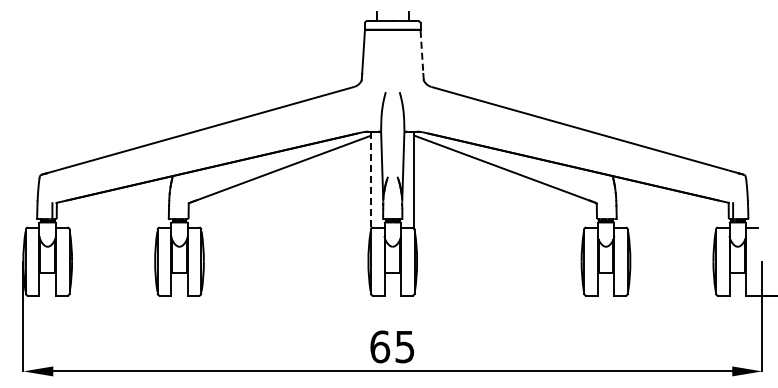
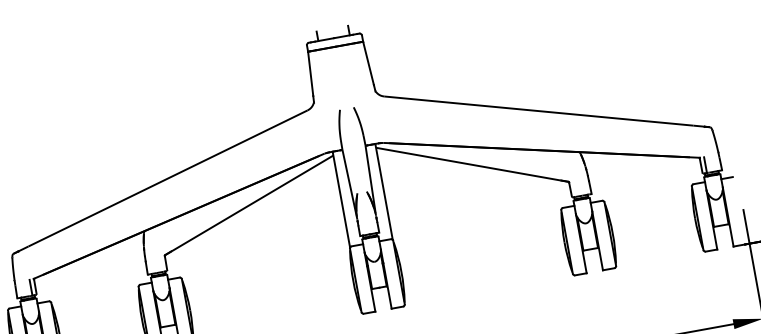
line: (421, 52) -> (368, 64), dashed -> solid
line: (371, 180) -> (341, 199), dashed -> solid

